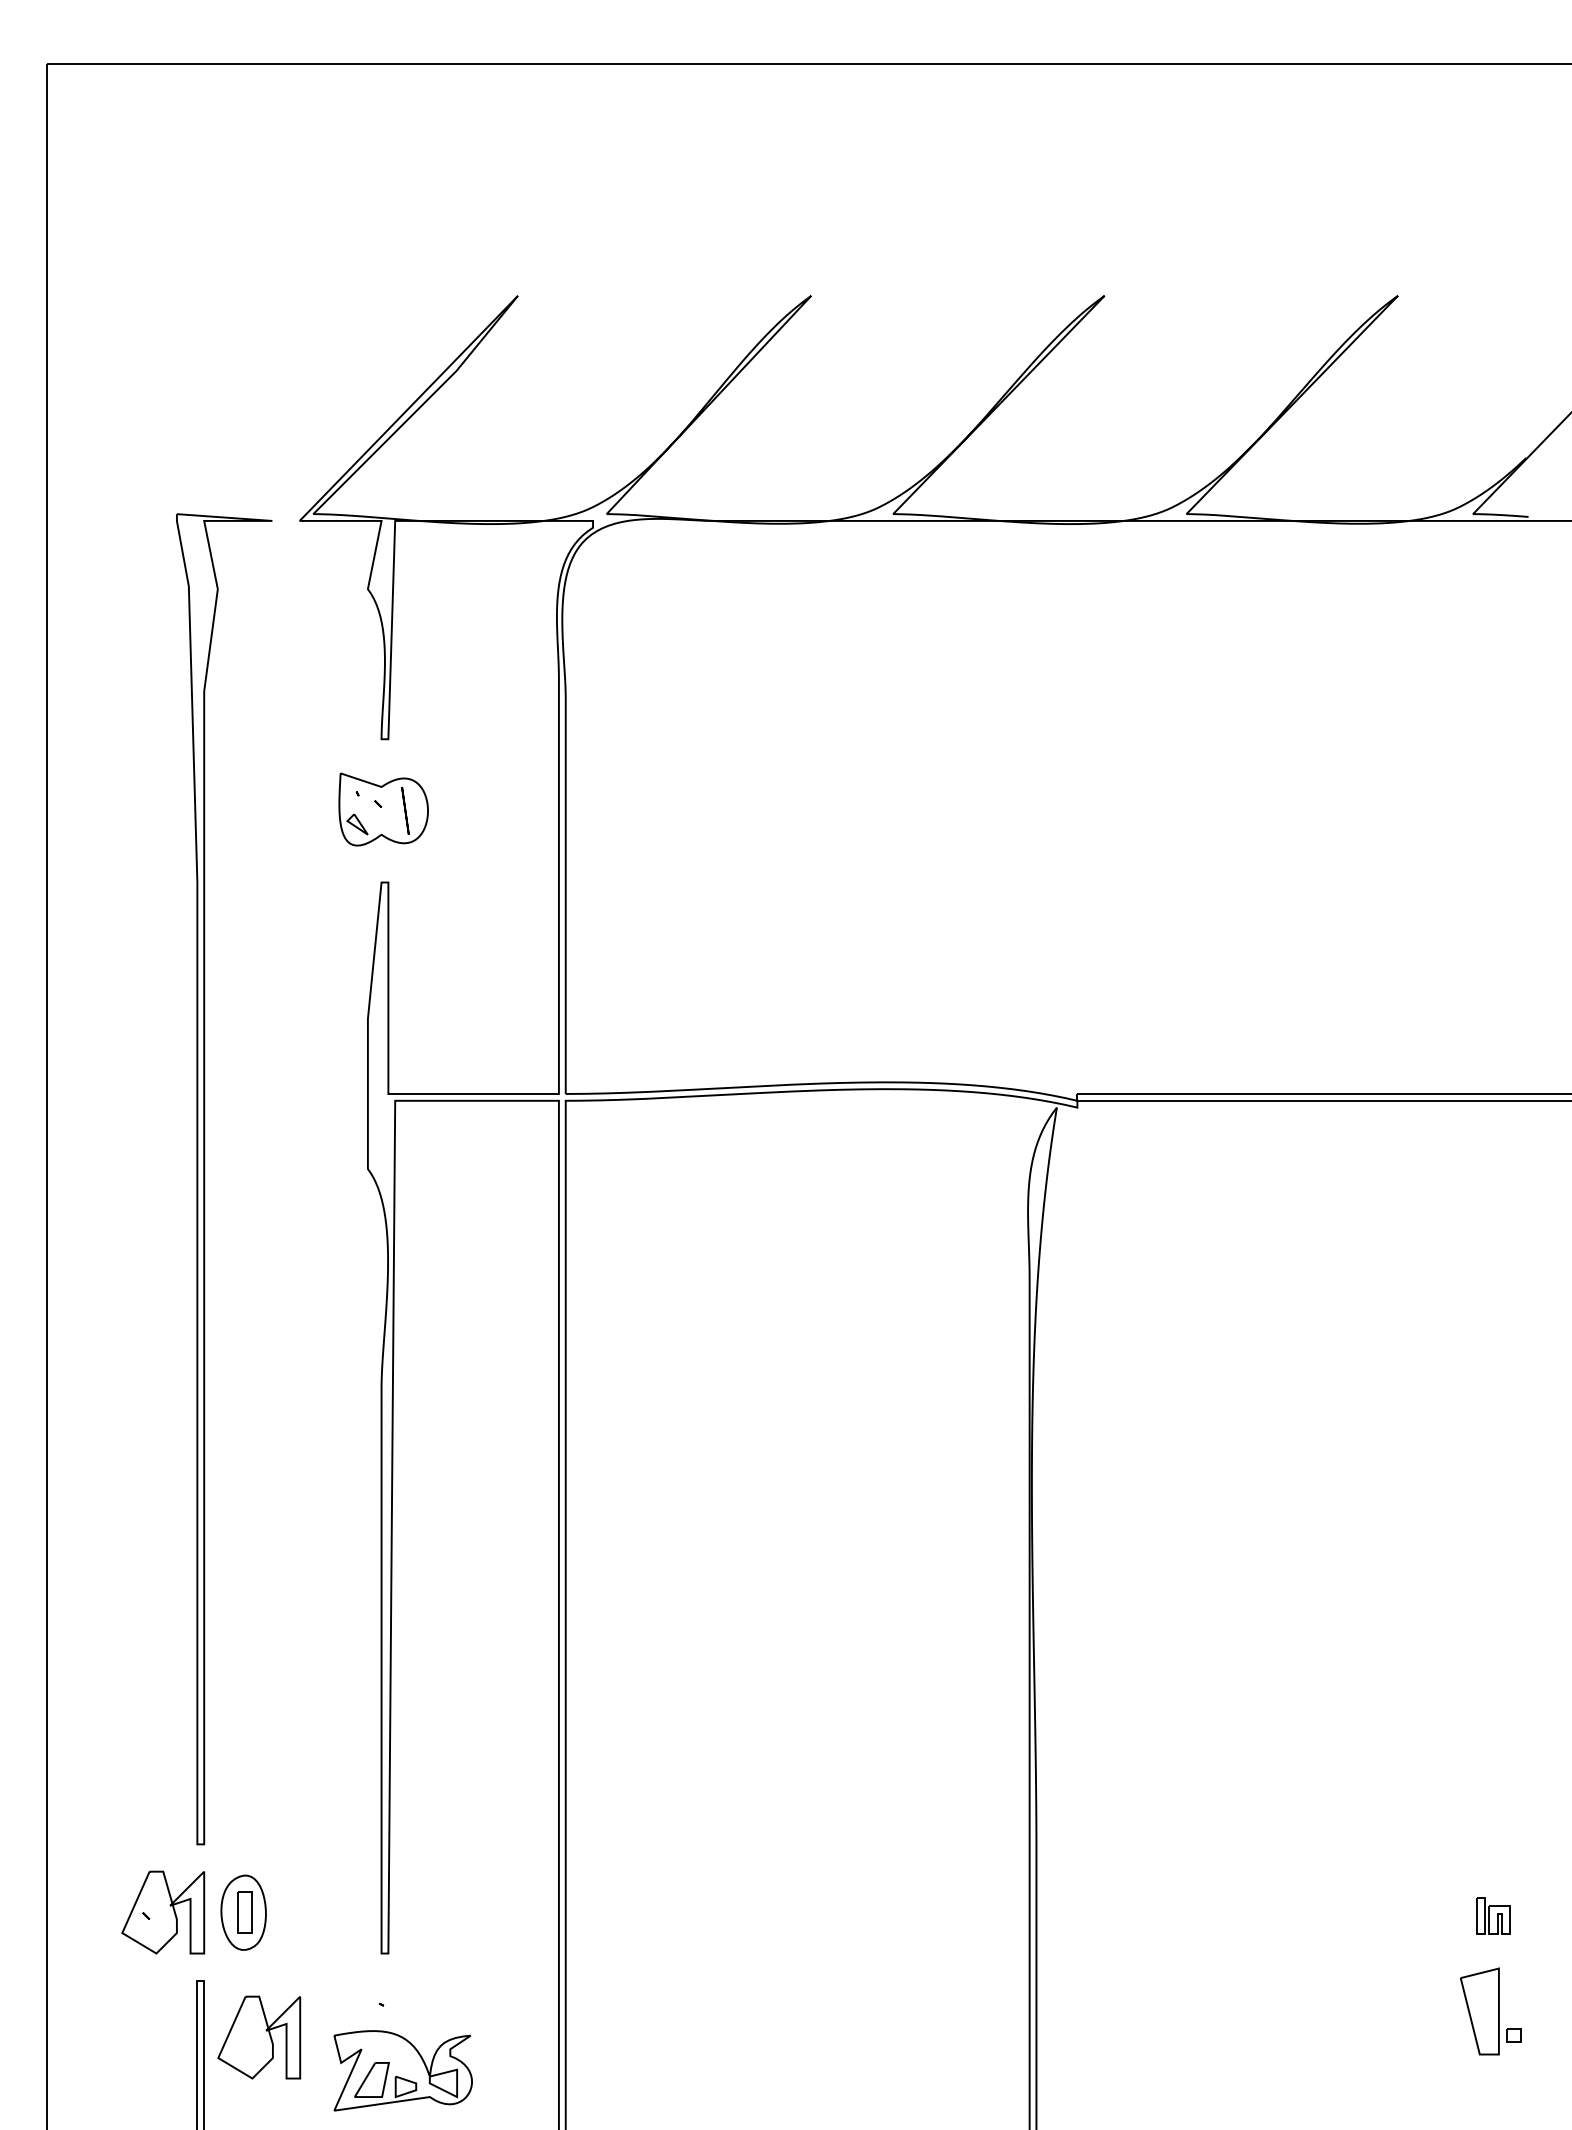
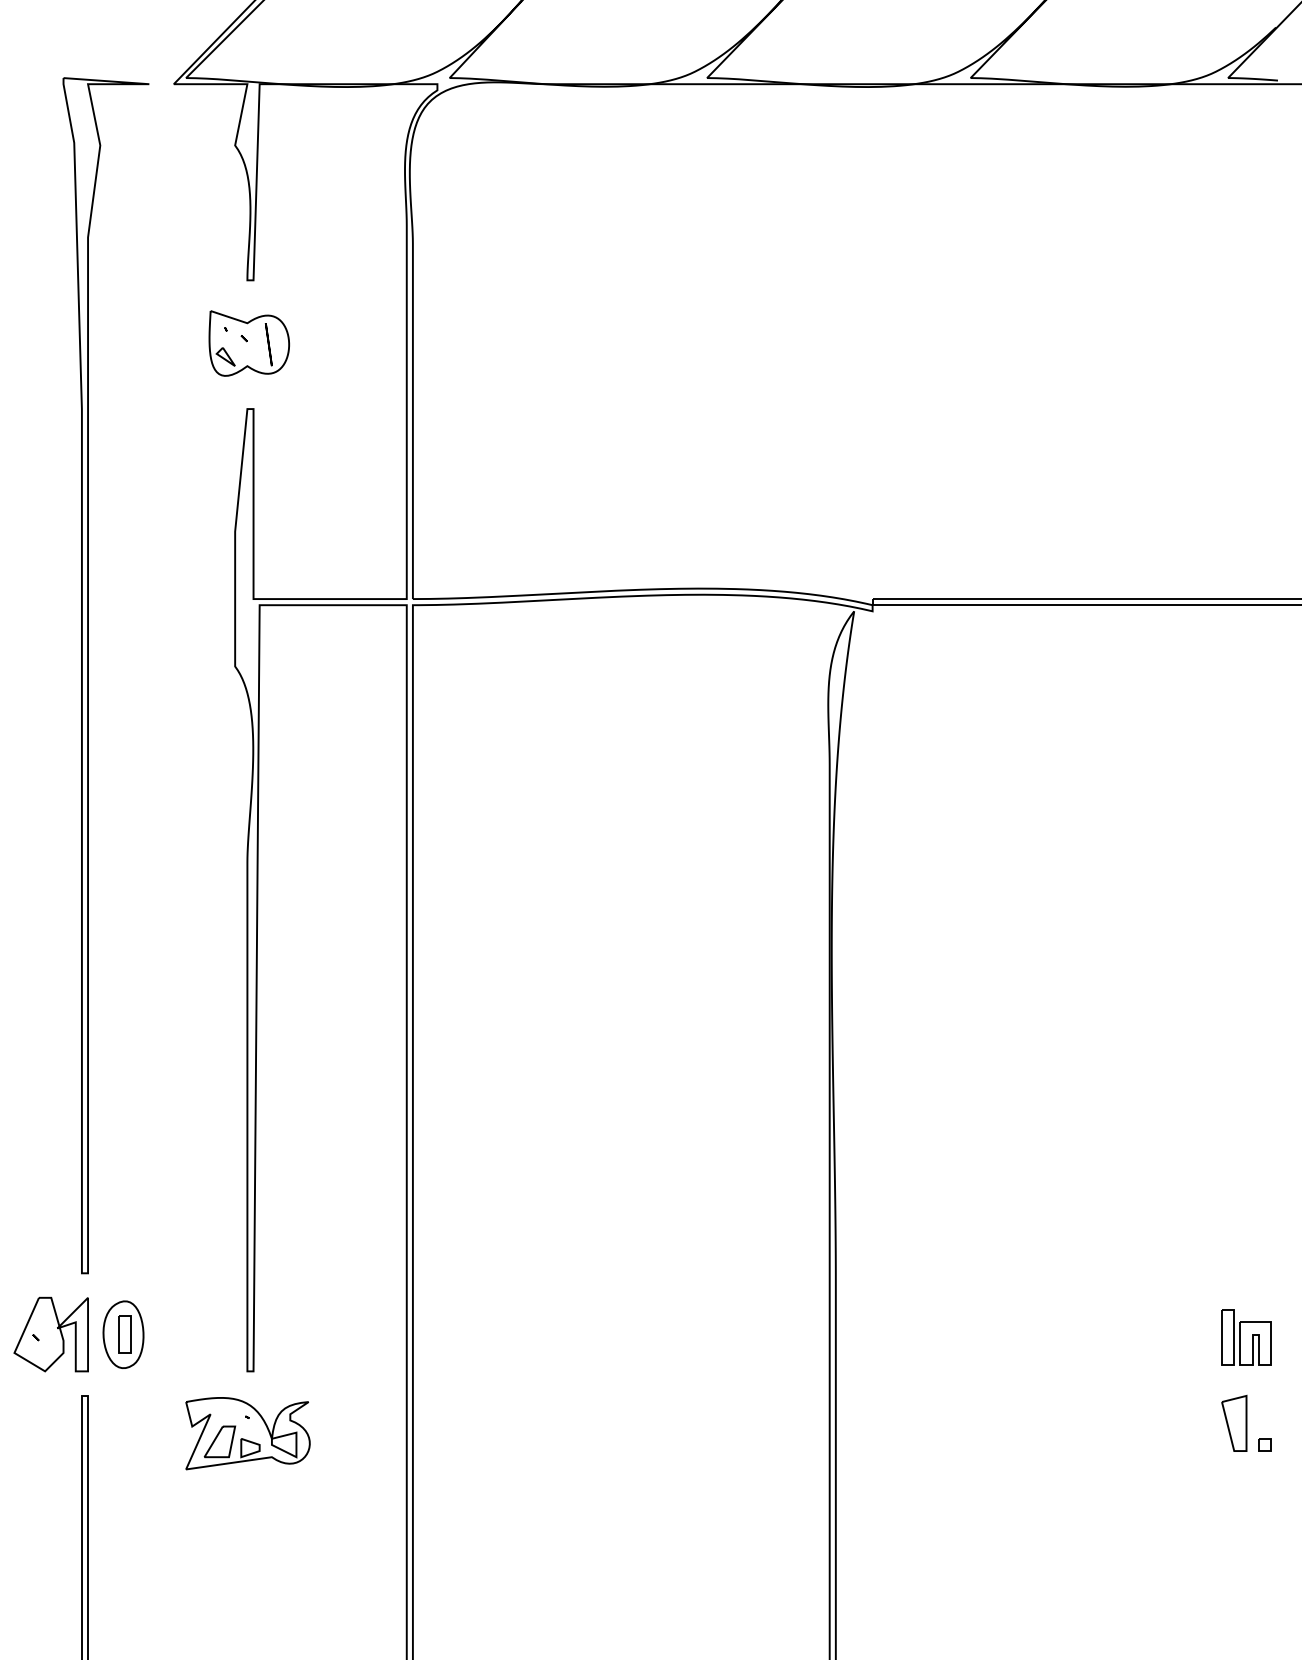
part: (1493, 1915) -> (1246, 1337), size x1.67
part: (1479, 2011) -> (1233, 1423), size x0.71
part: (259, 2037) -> (137, 1446), removed
part: (402, 2070) -> (247, 1433), moved

